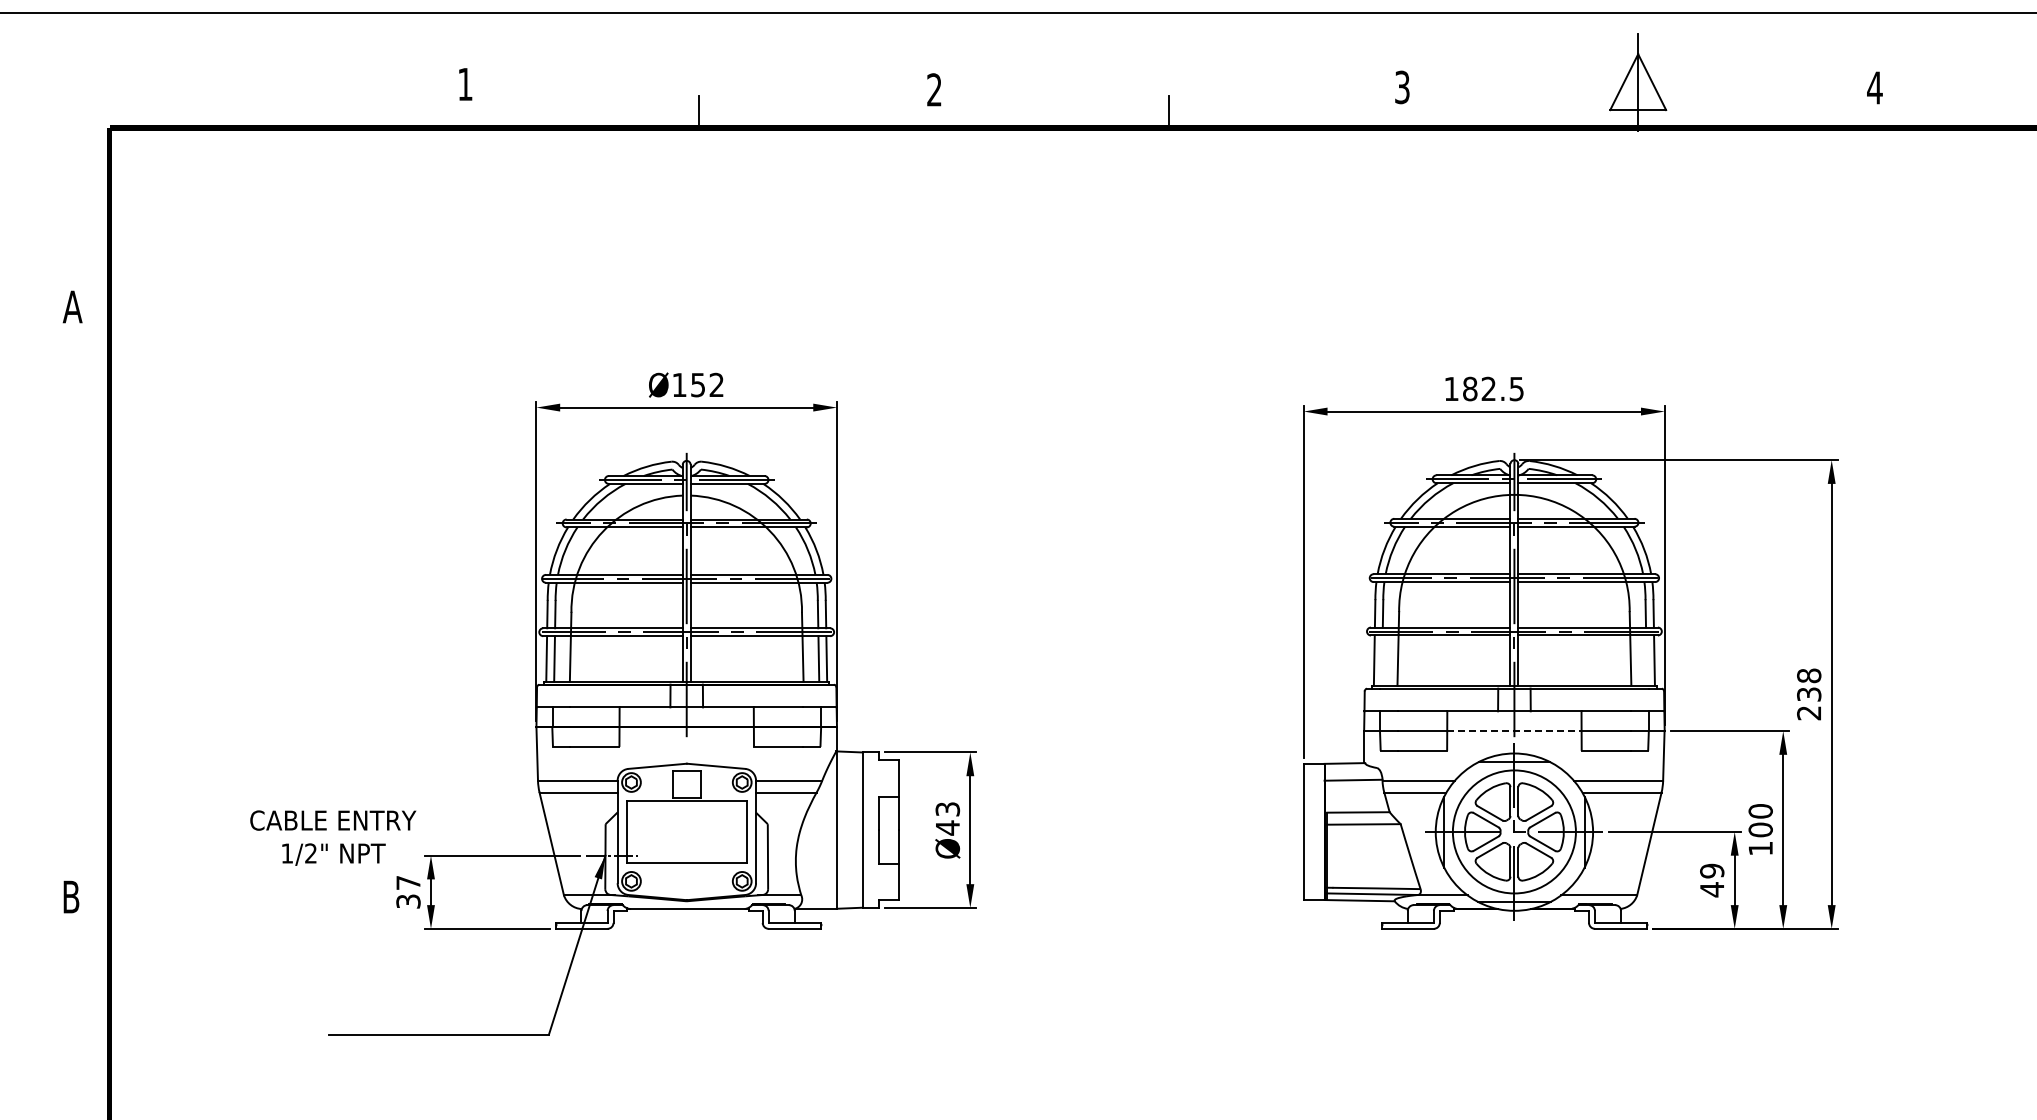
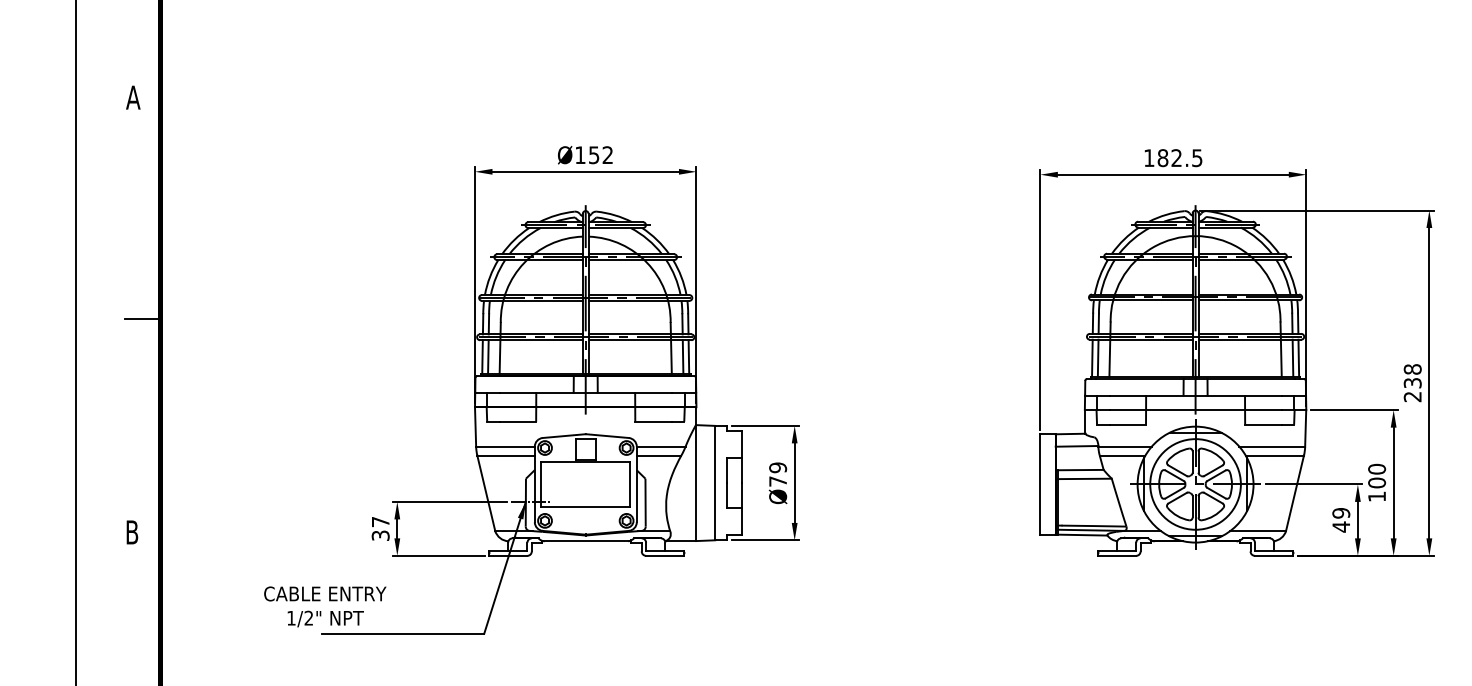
line: (85, 606) -> (142, 318), added
line: (1381, 660) -> (1097, 358), added
line: (1646, 660) -> (1292, 358), added
line: (1514, 731) -> (1195, 410), dashed -> solid
text: (947, 818) -> (777, 474), Ø43 -> Ø79
text: (333, 837) -> (325, 606), moved

